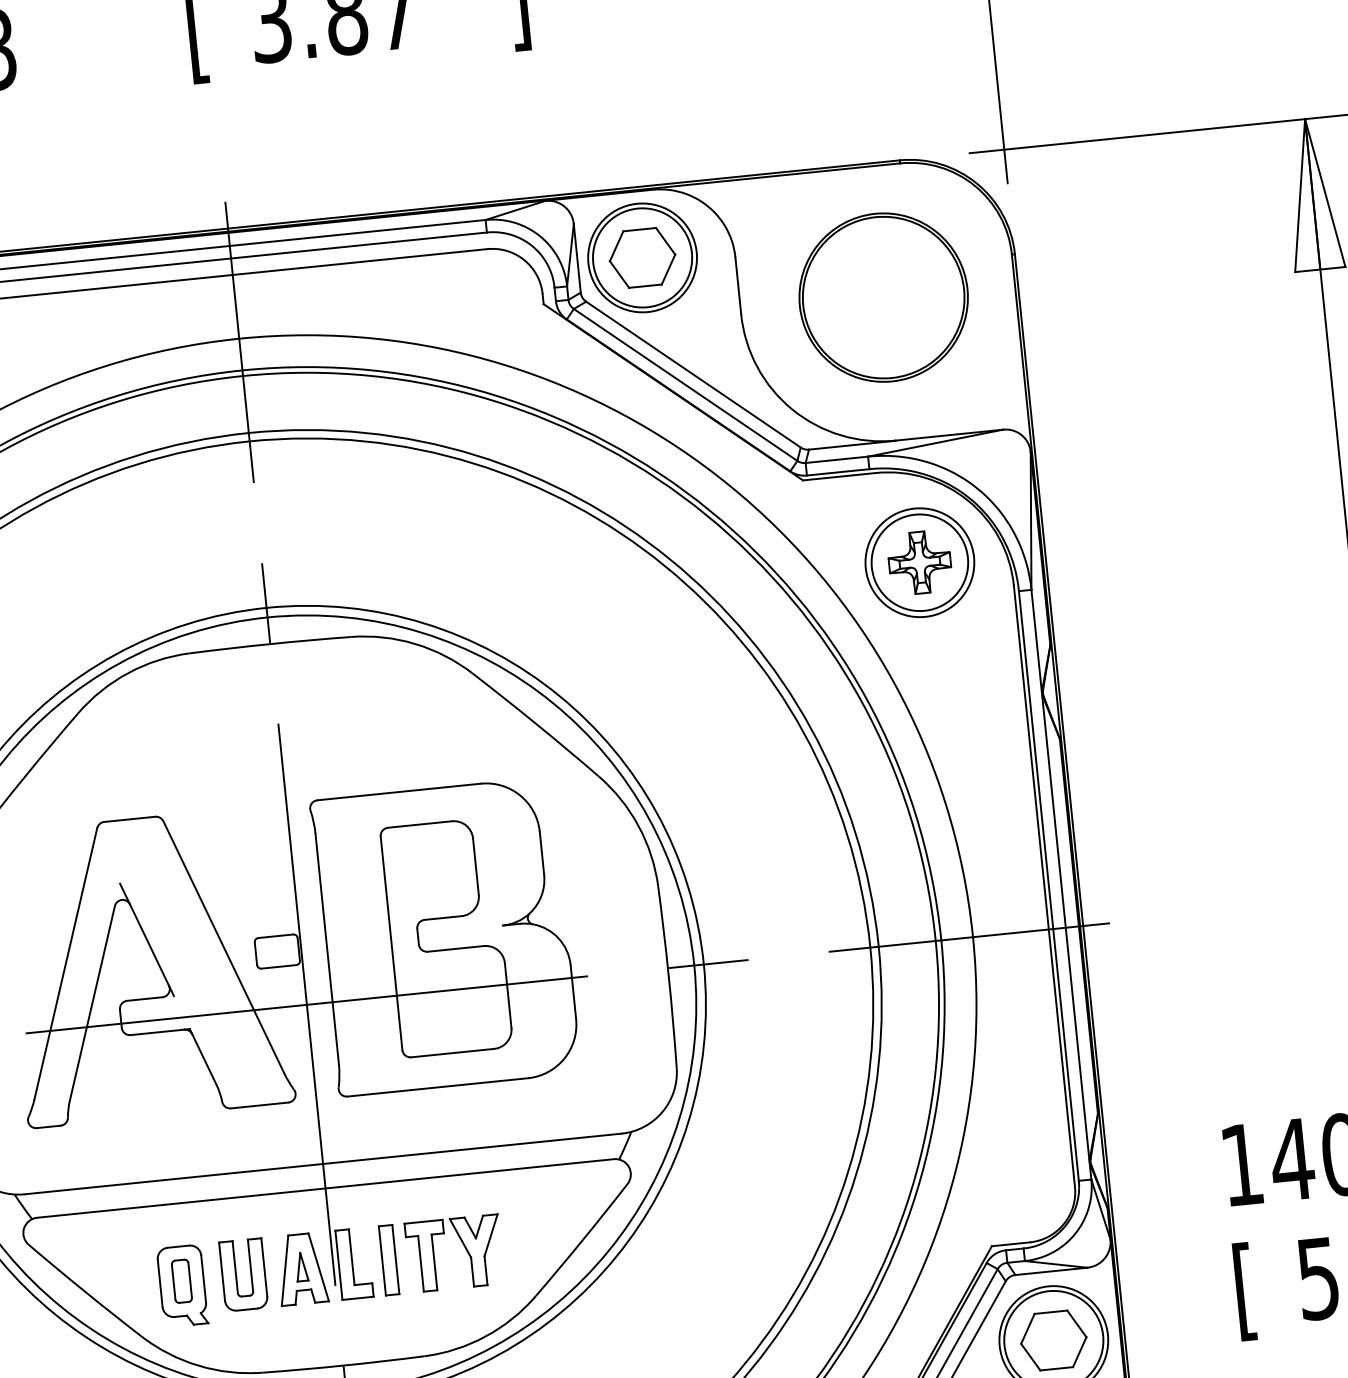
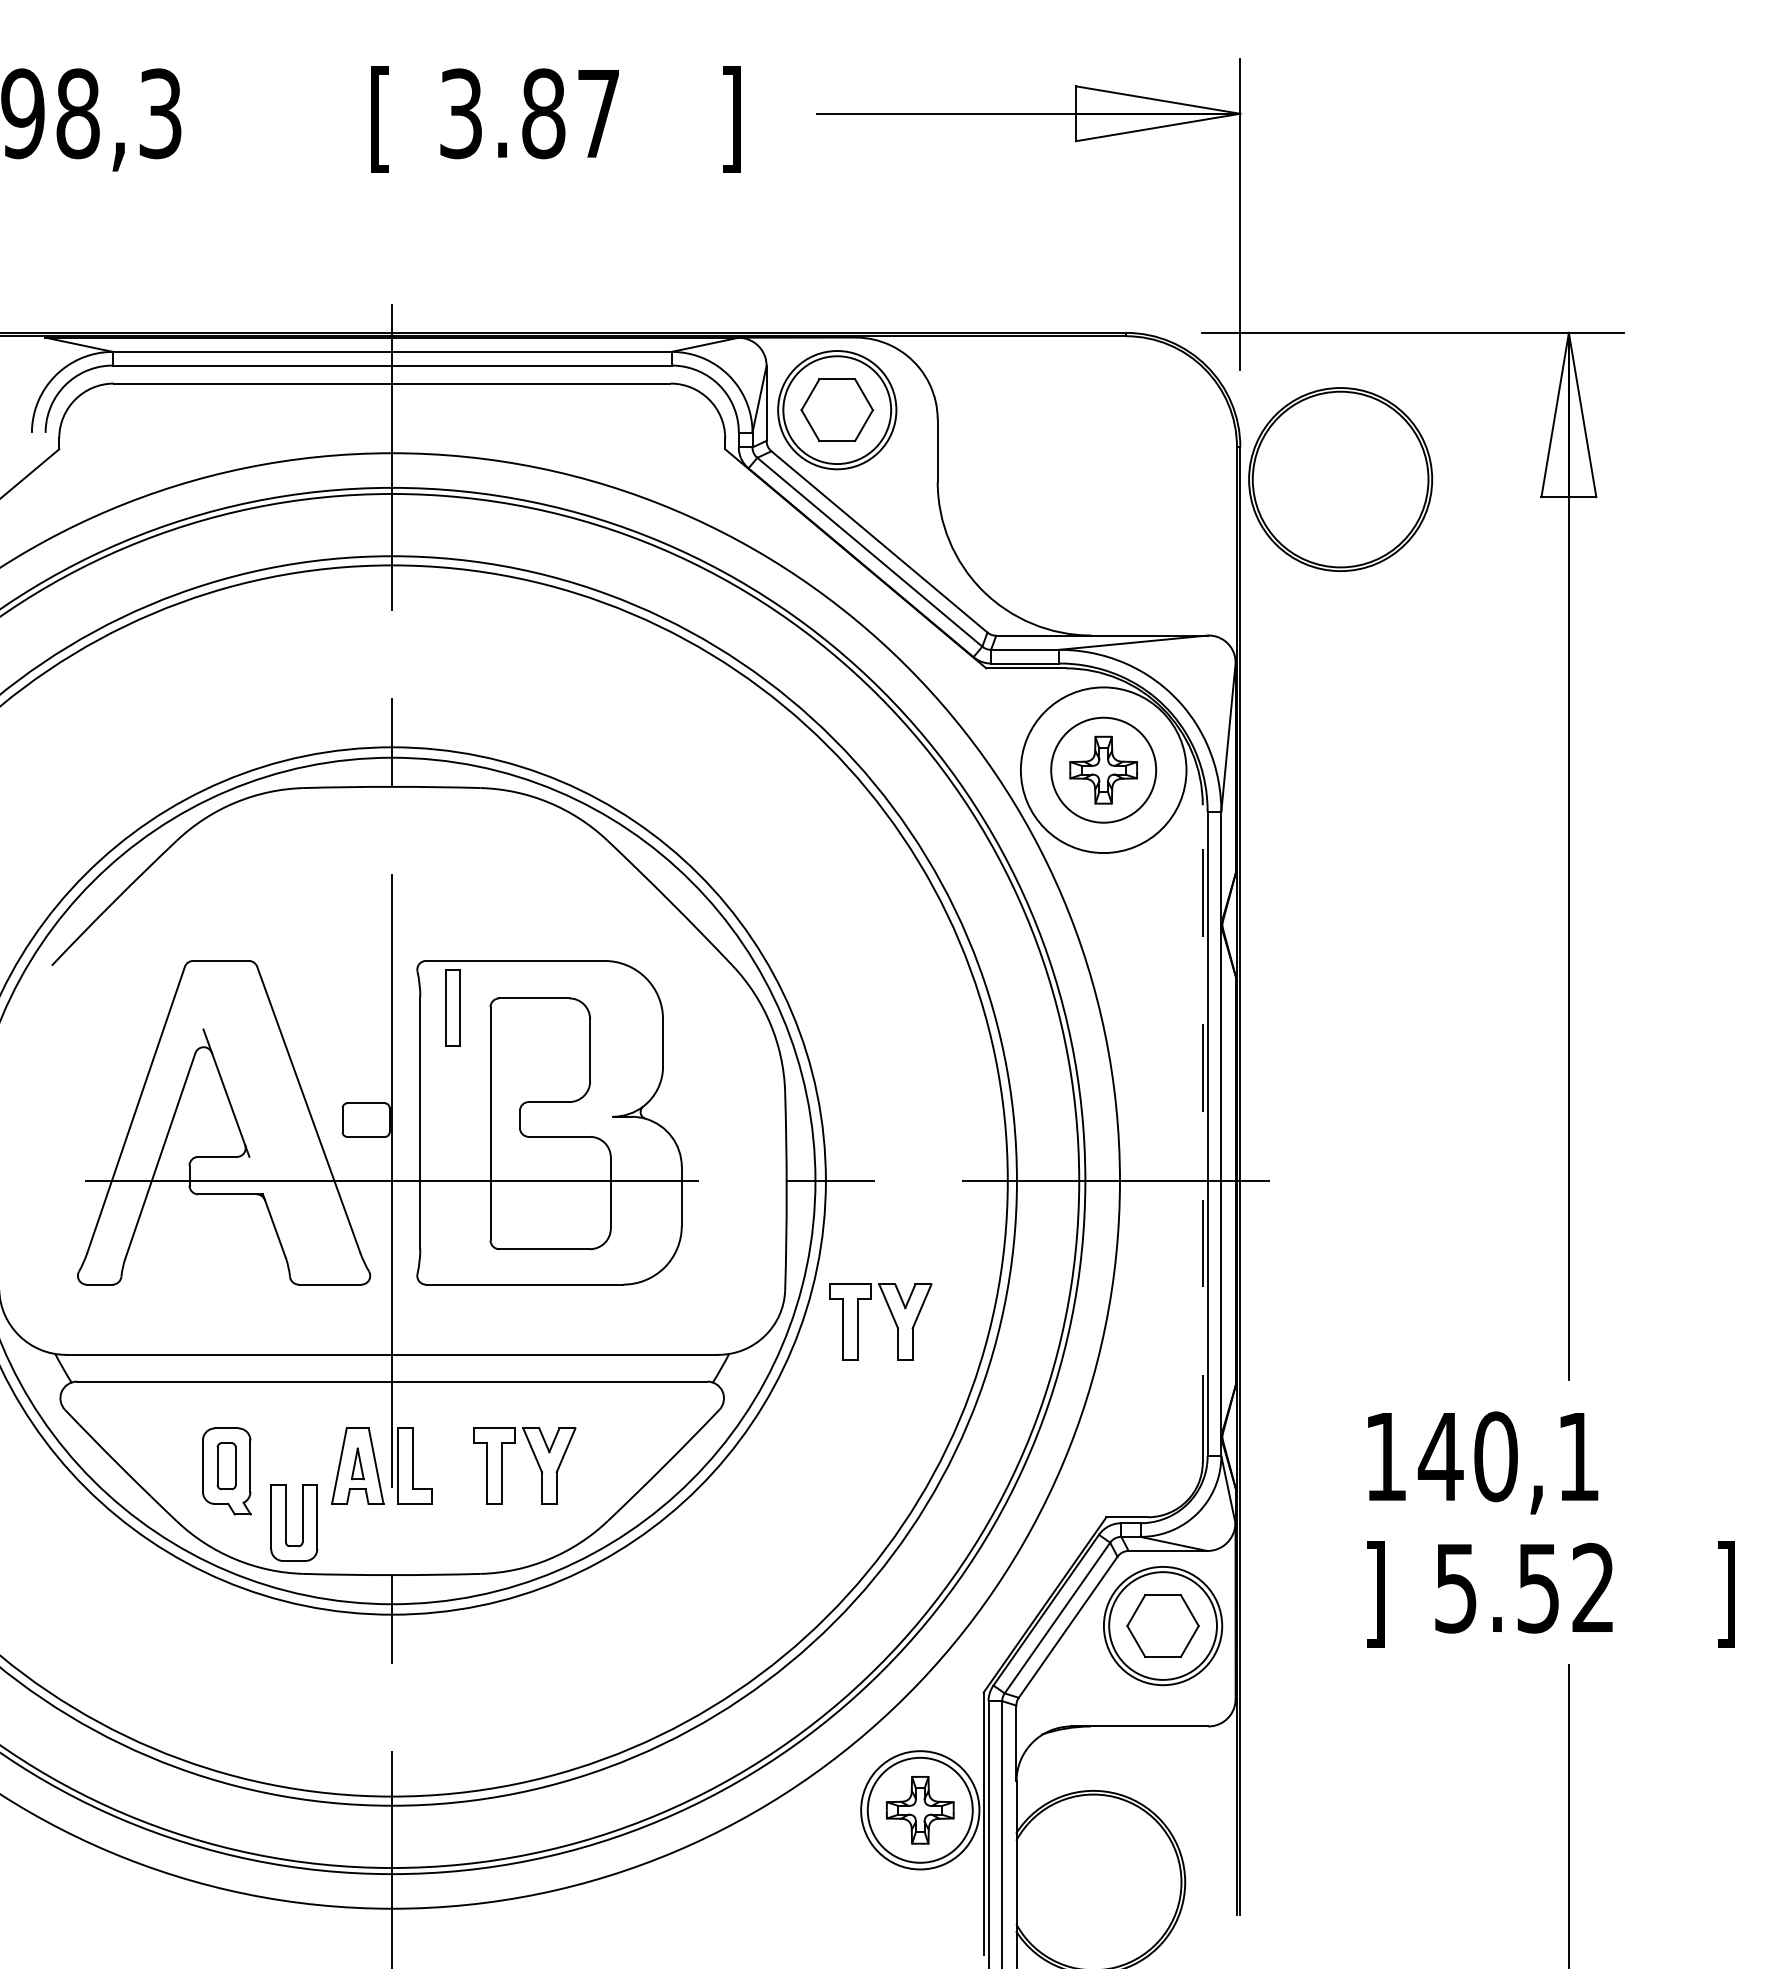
part: (883, 297) -> (1340, 479), moved
circle: (919, 562) -> (1103, 770), size x1.4
line: (1044, 886) -> (1202, 1133), solid -> dashed
part: (777, 1084) -> (892, 1318), added
part: (388, 1259) -> (452, 1007), moved
part: (236, 1275) -> (286, 1522), moved
text: (1245, 1291) -> (1375, 1594), [ -> ]

